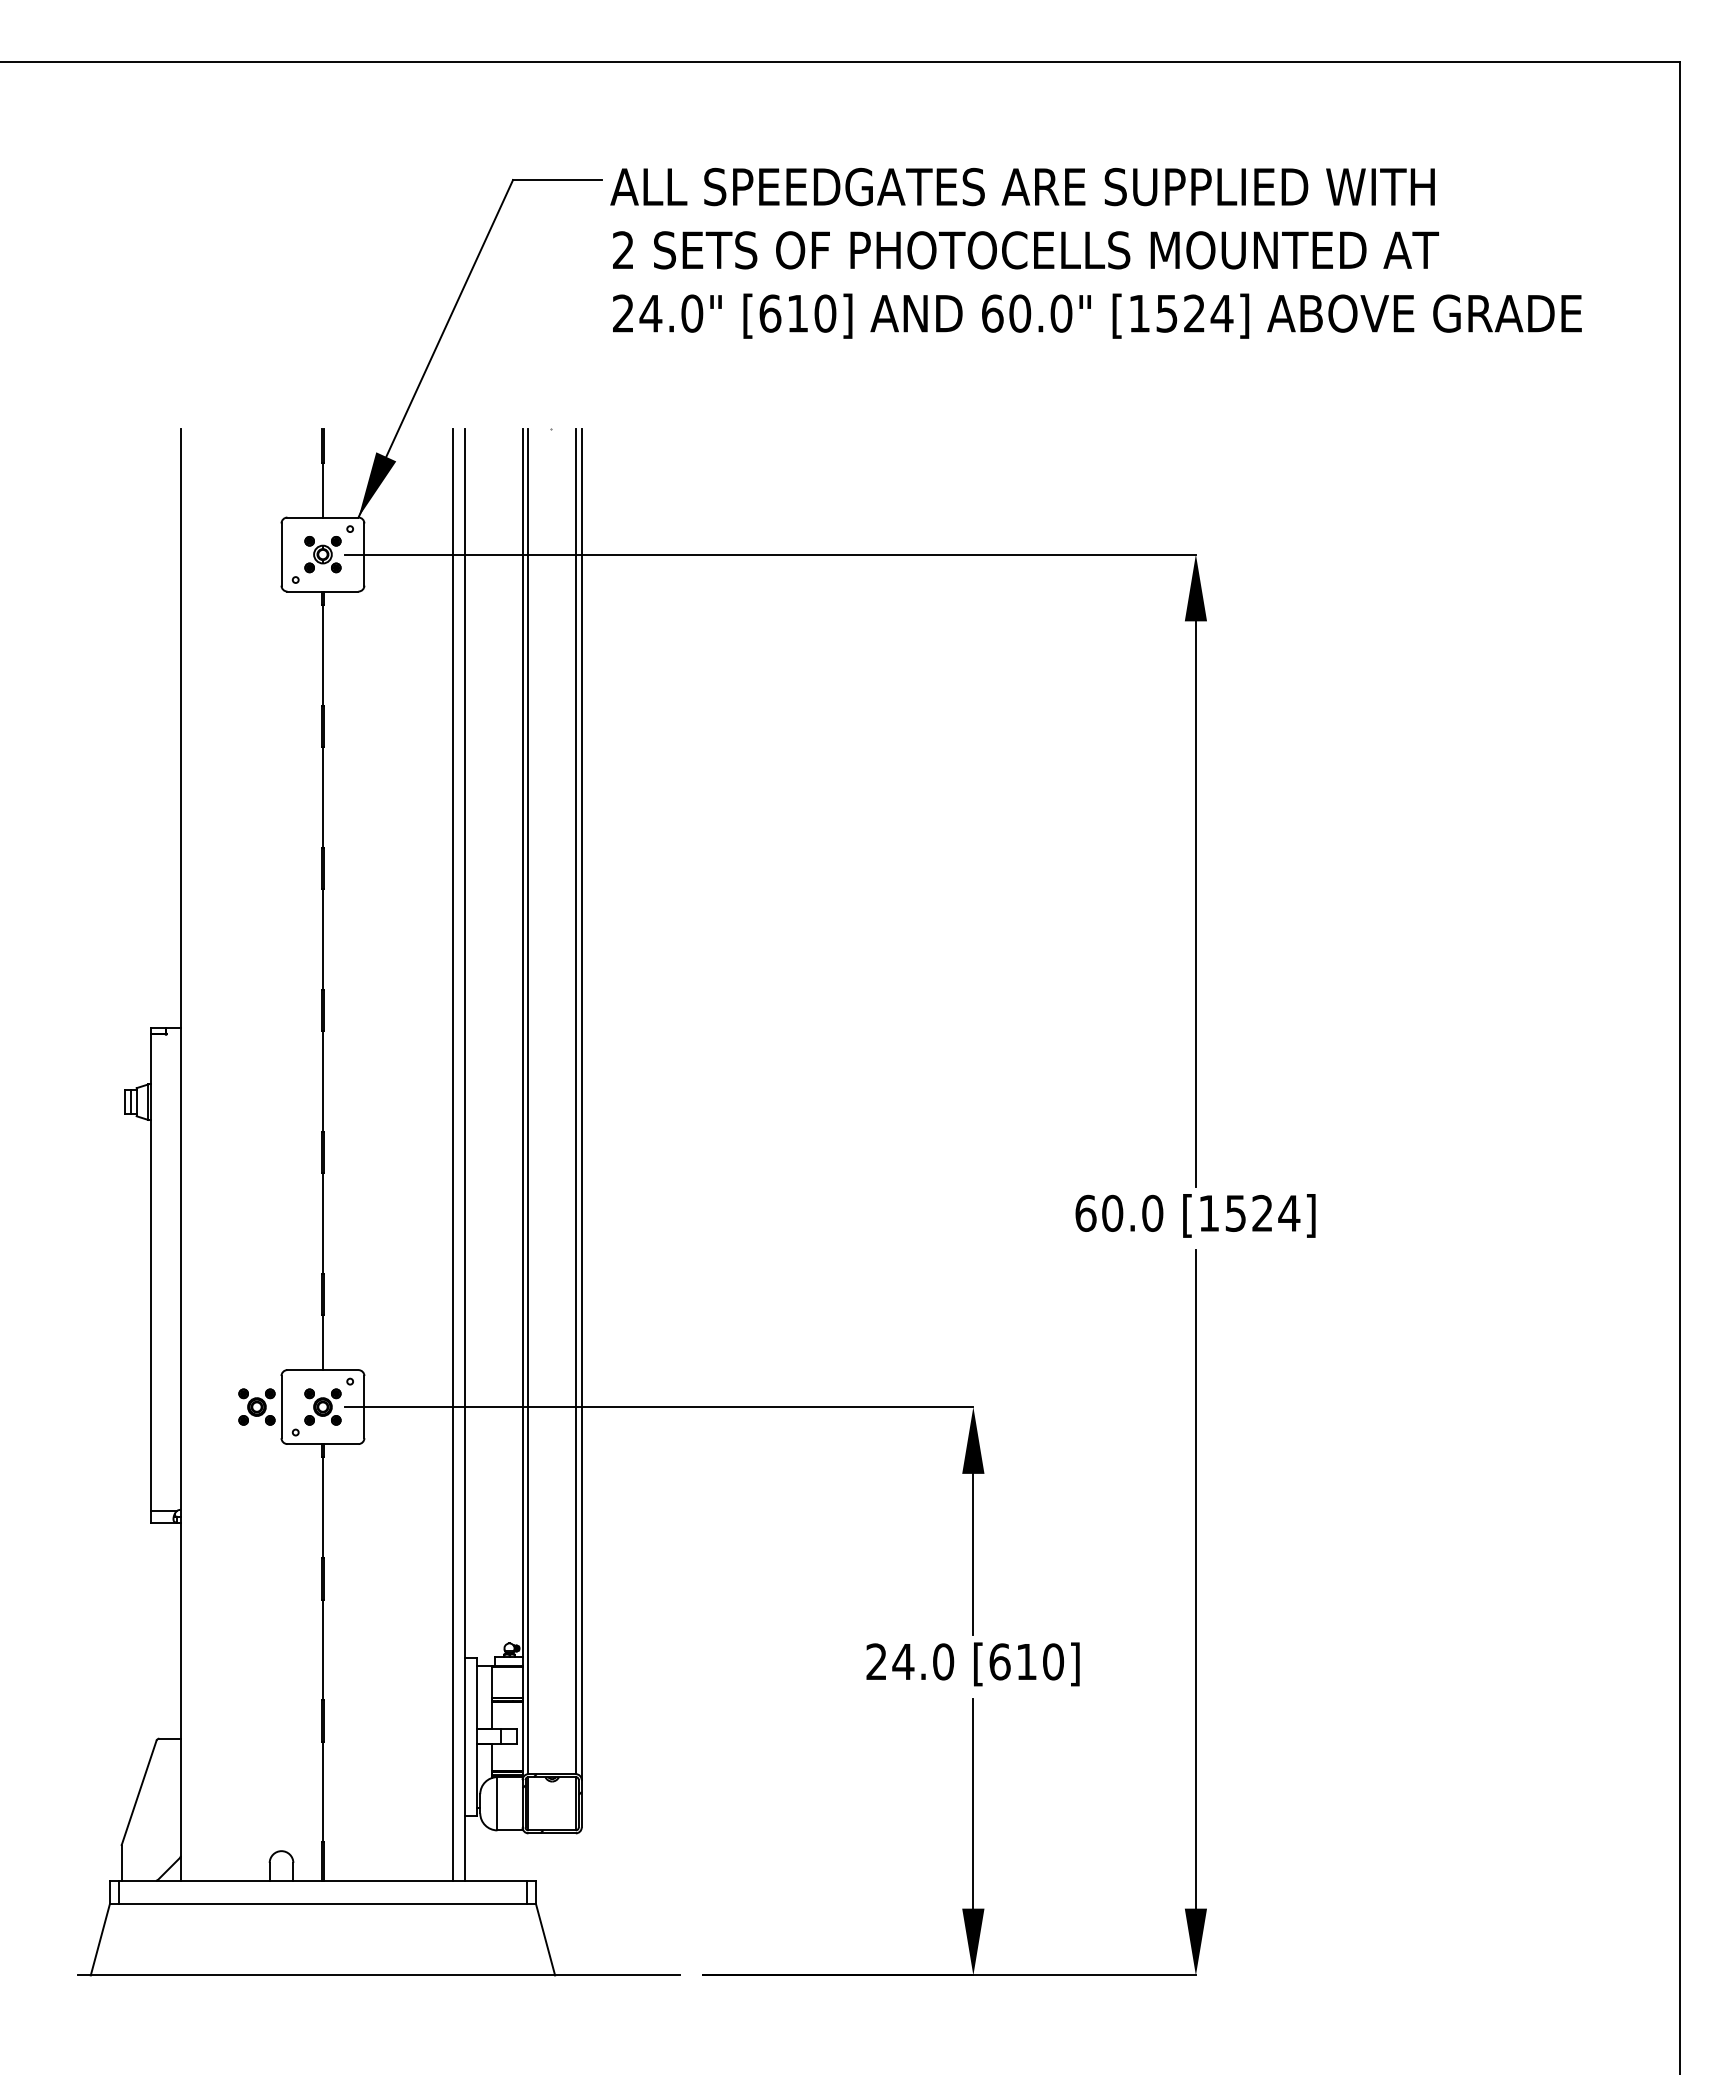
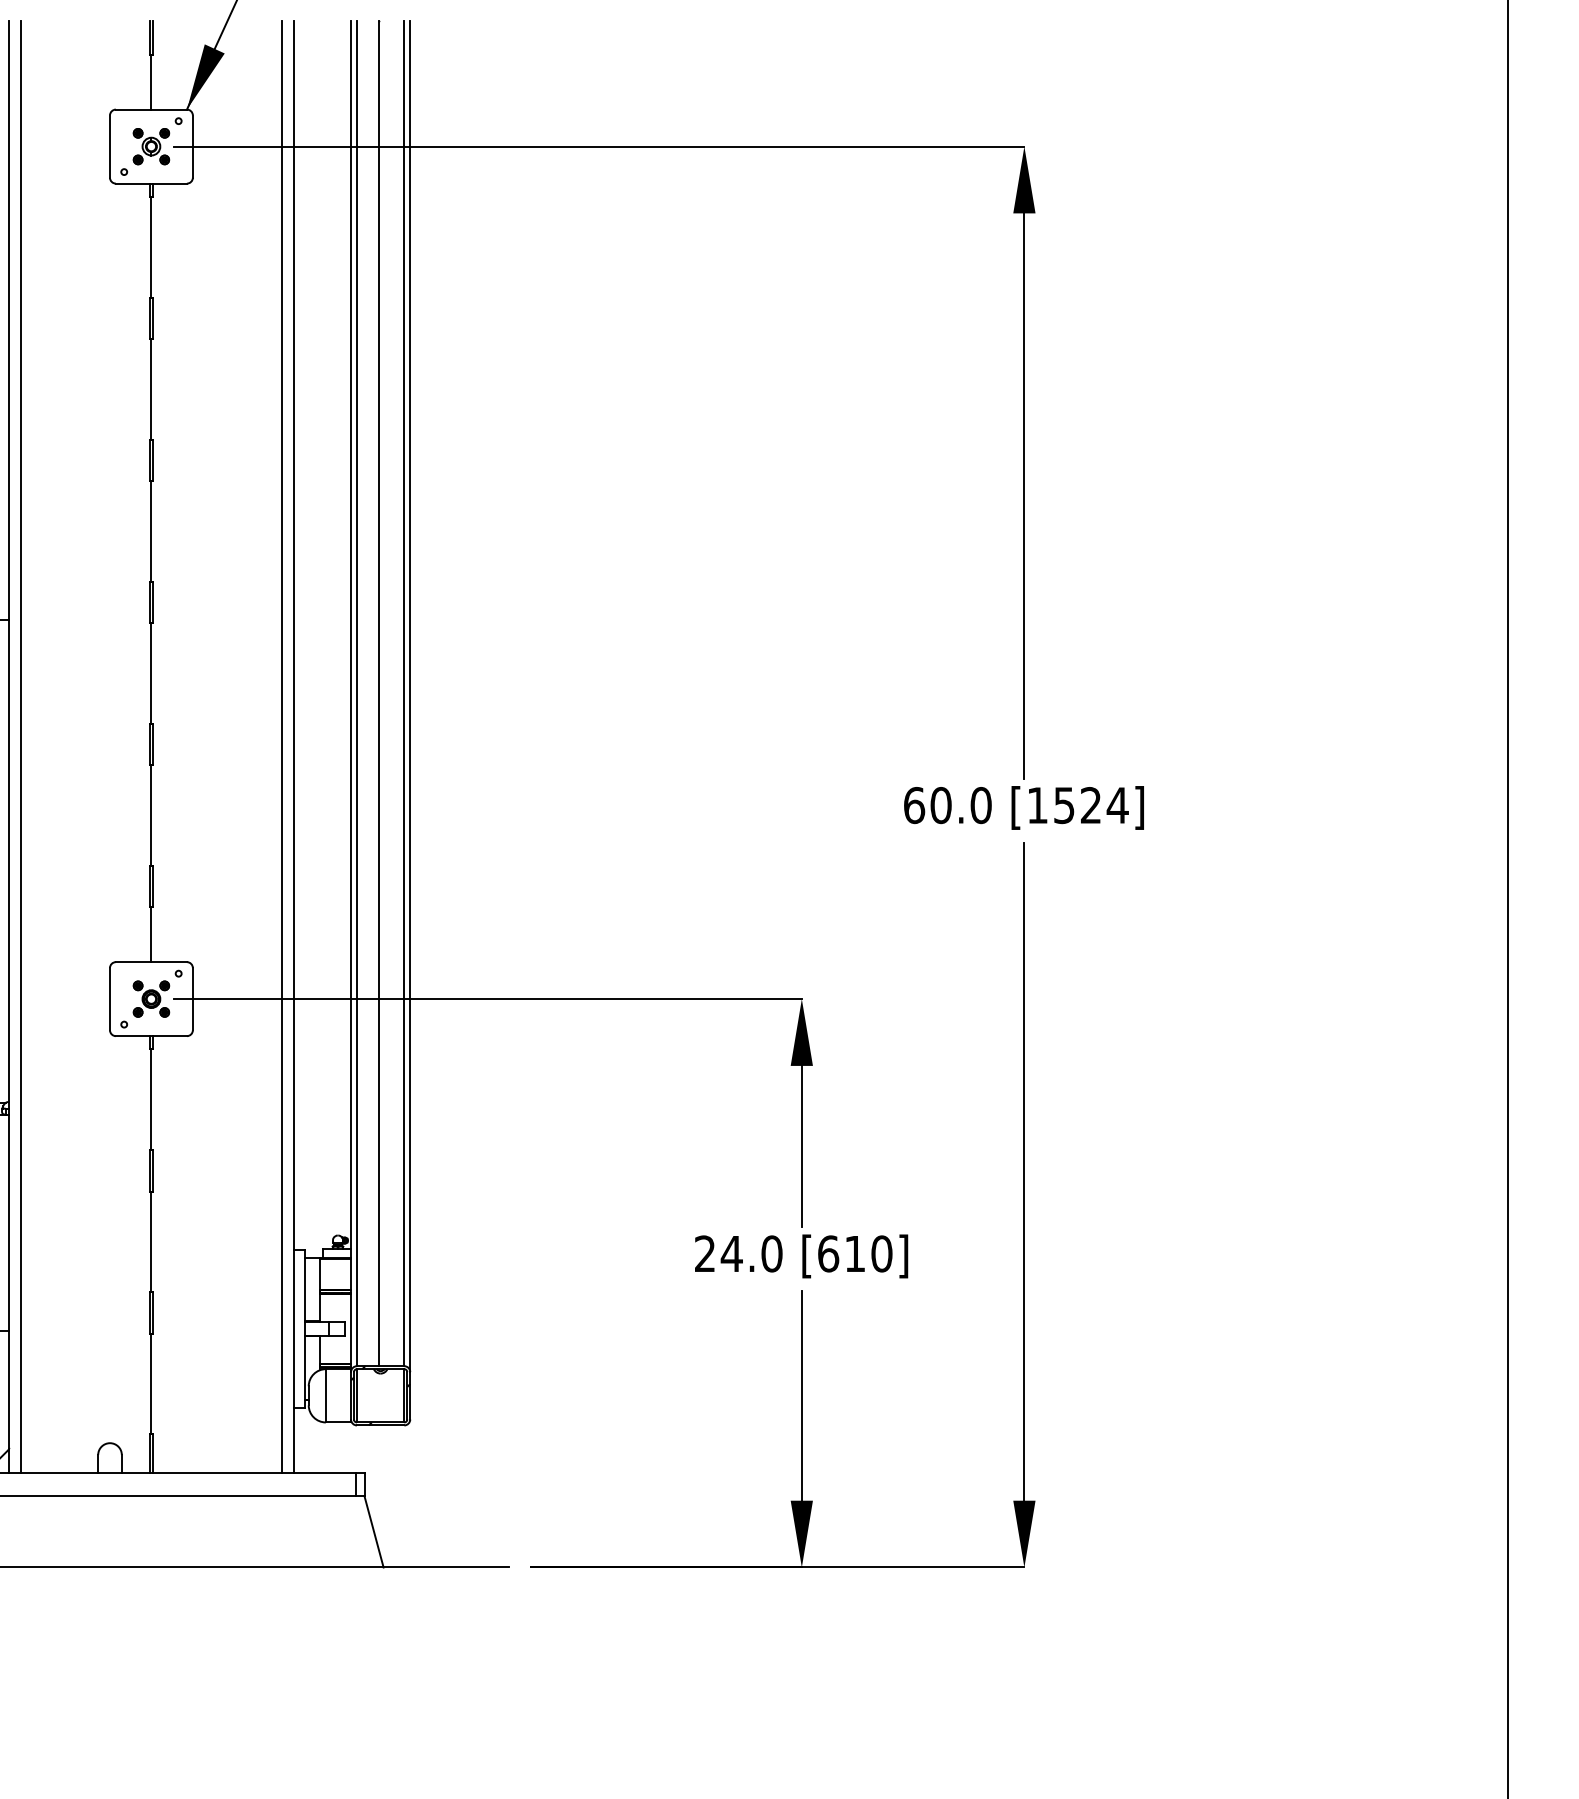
line: (550, 1101) -> (378, 693), added
line: (192, 1154) -> (20, 746), added
part: (256, 1406) -> (84, 998), removed

